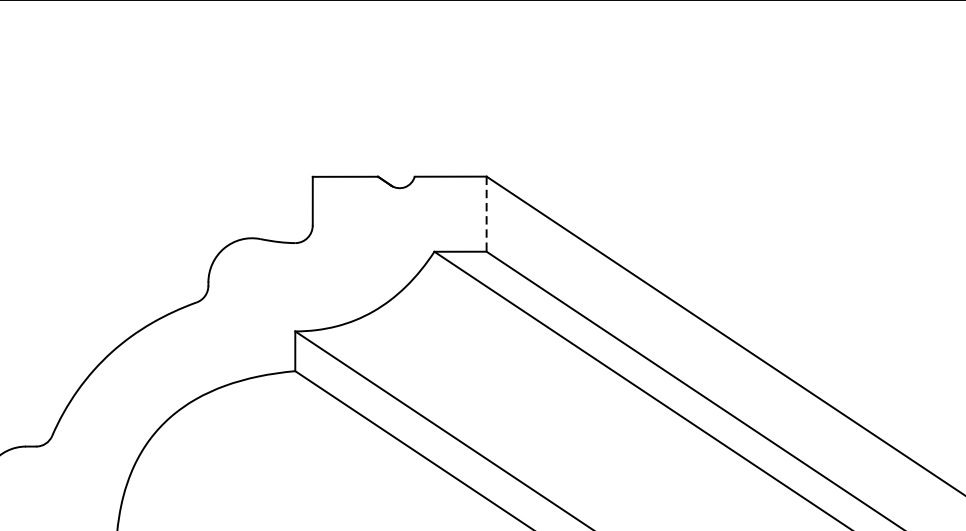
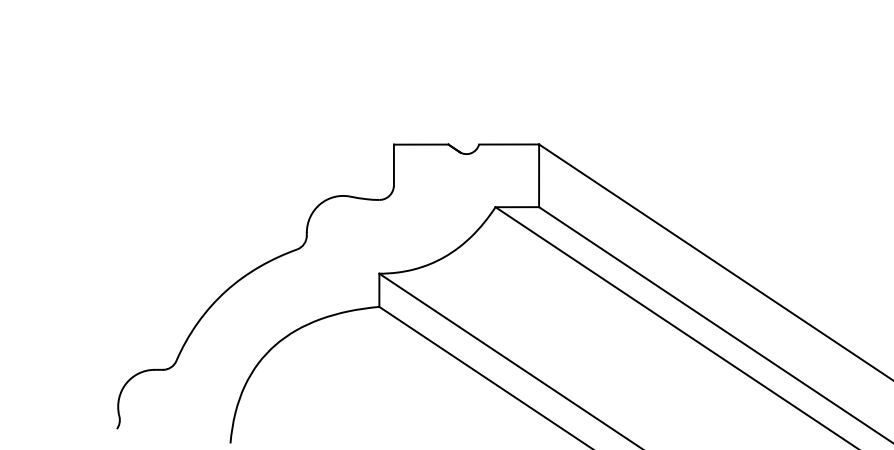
line: (487, 214) -> (539, 176), dashed -> solid

